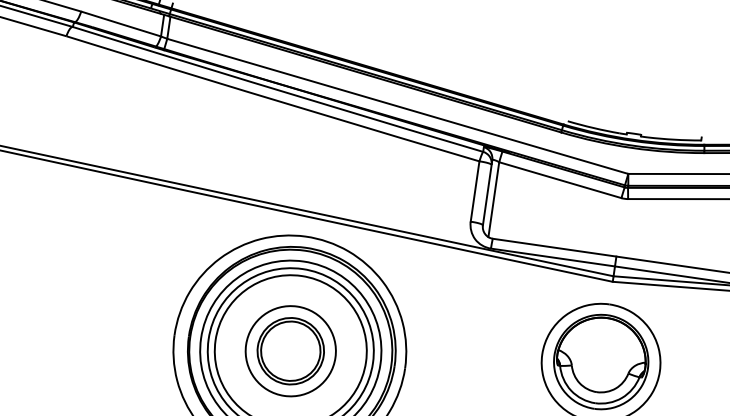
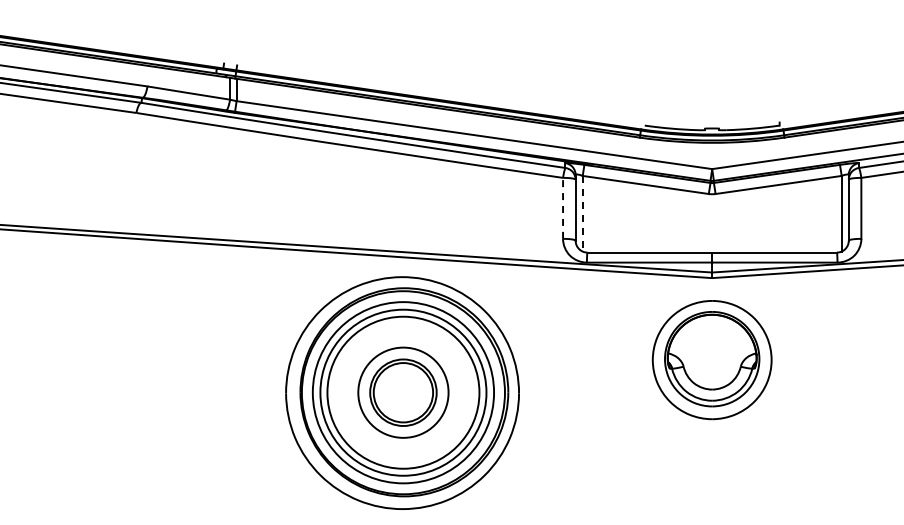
line: (475, 190) -> (563, 207), solid -> dashed
line: (493, 199) -> (582, 213), solid -> dashed

